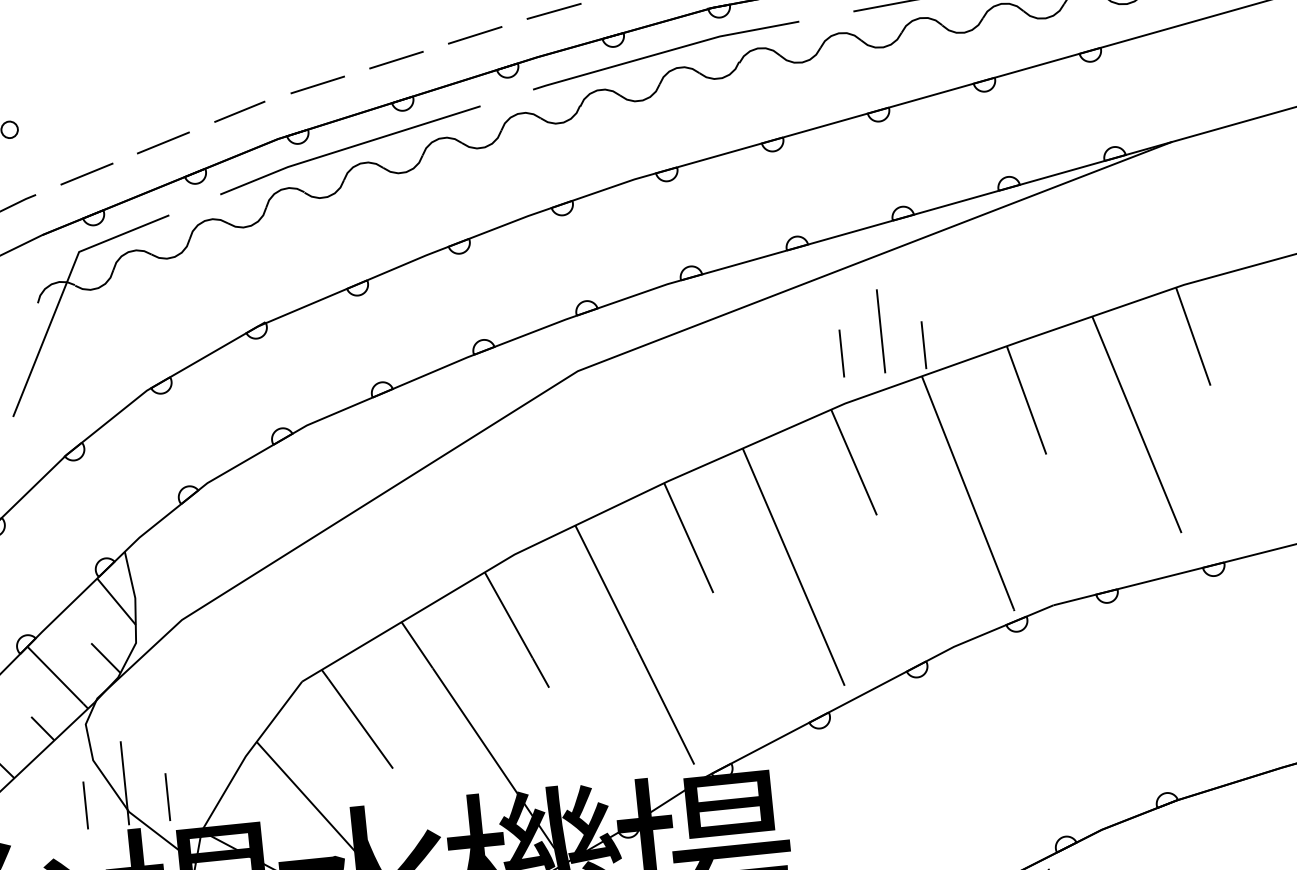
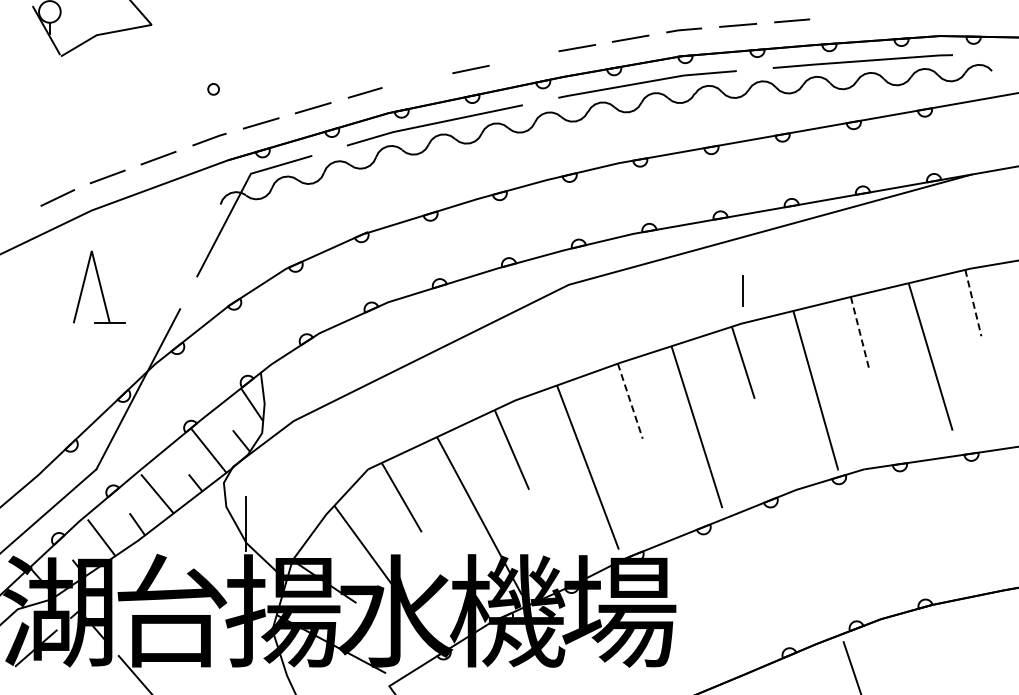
line: (474, 35) -> (523, 58), removed
line: (317, 85) -> (417, 80), removed
line: (880, 330) -> (769, 278), removed
line: (1193, 337) -> (973, 303), solid -> dashed
line: (923, 344) -> (796, 290), removed
line: (1027, 400) -> (860, 333), solid -> dashed
line: (689, 538) -> (630, 401), solid -> dashed
line: (167, 796) -> (272, 535), removed
line: (85, 804) -> (218, 535), removed

